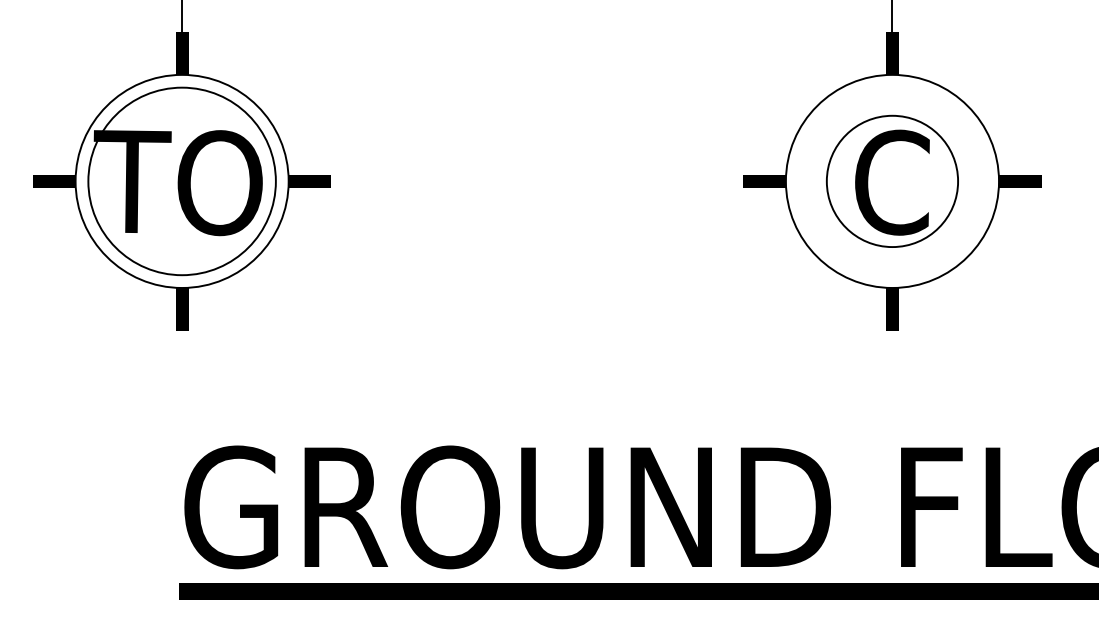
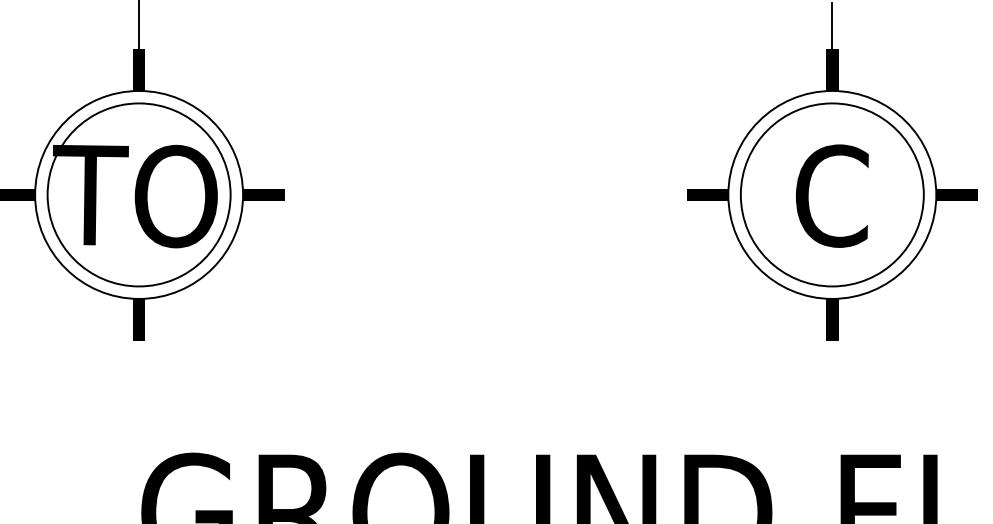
circle: (892, 181) -> (832, 195), size x1.43

